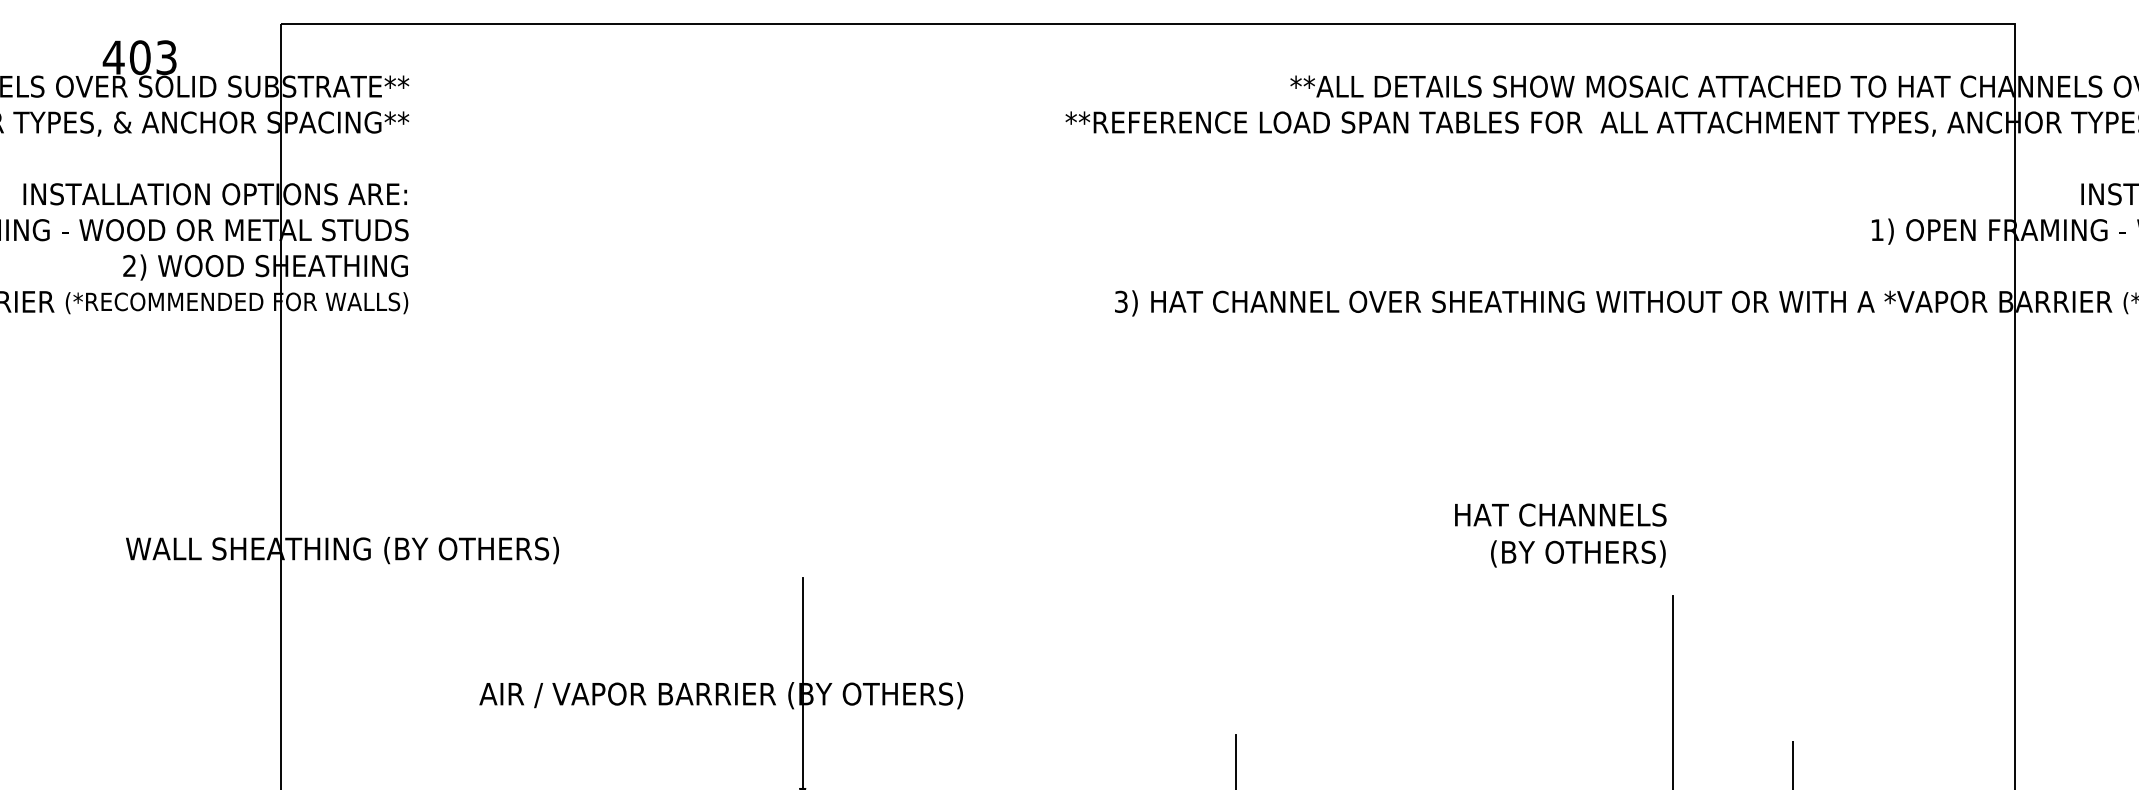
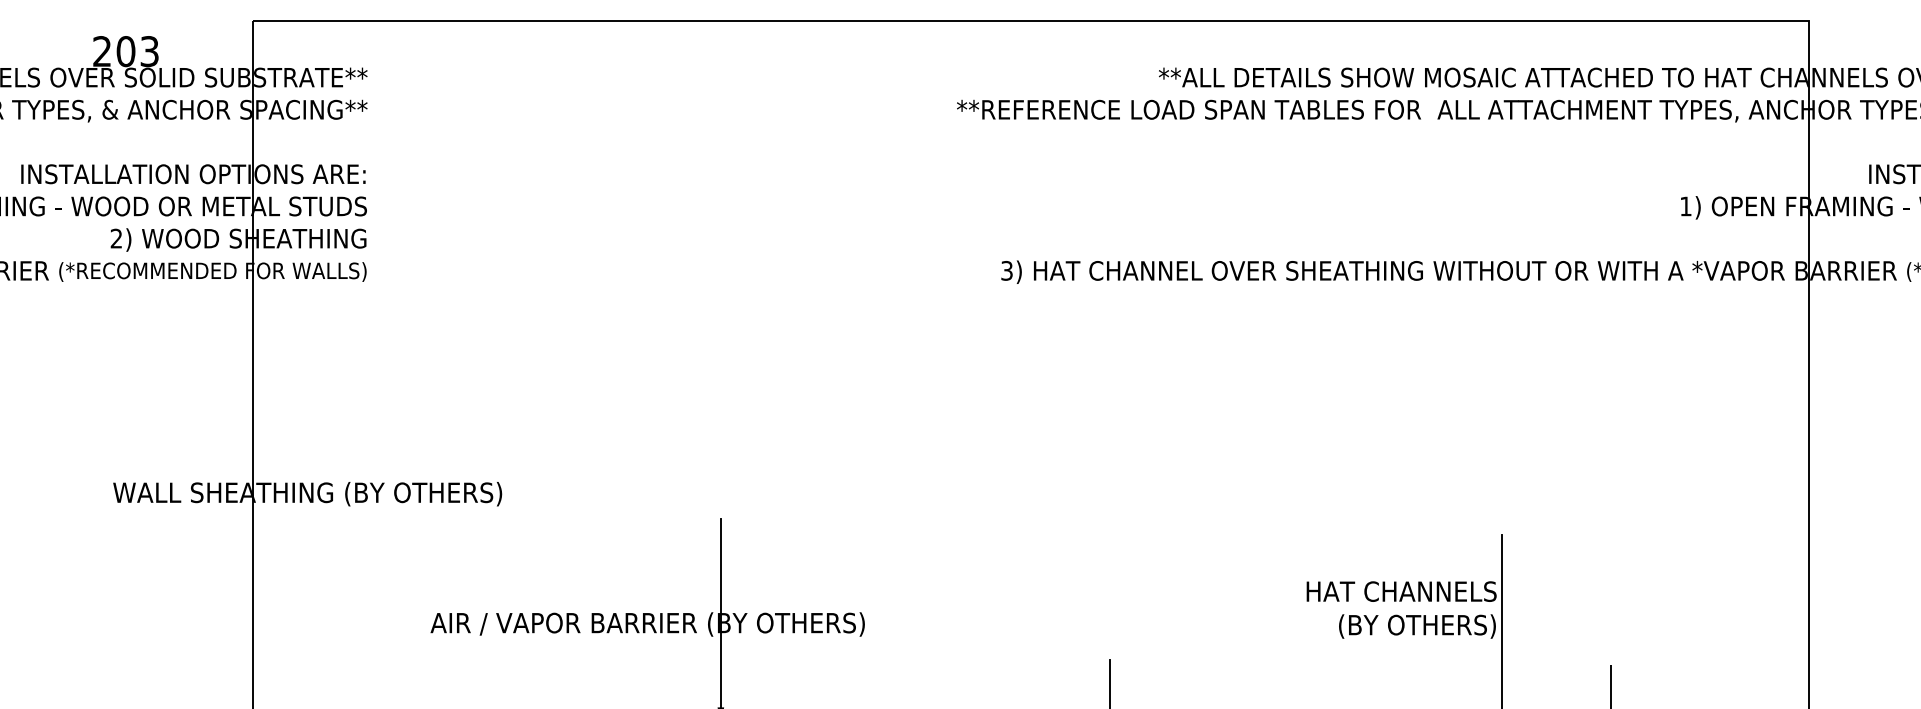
text: (113, 57) -> (102, 51), 403 -> 203
text: (1560, 535) -> (1401, 609), moved

